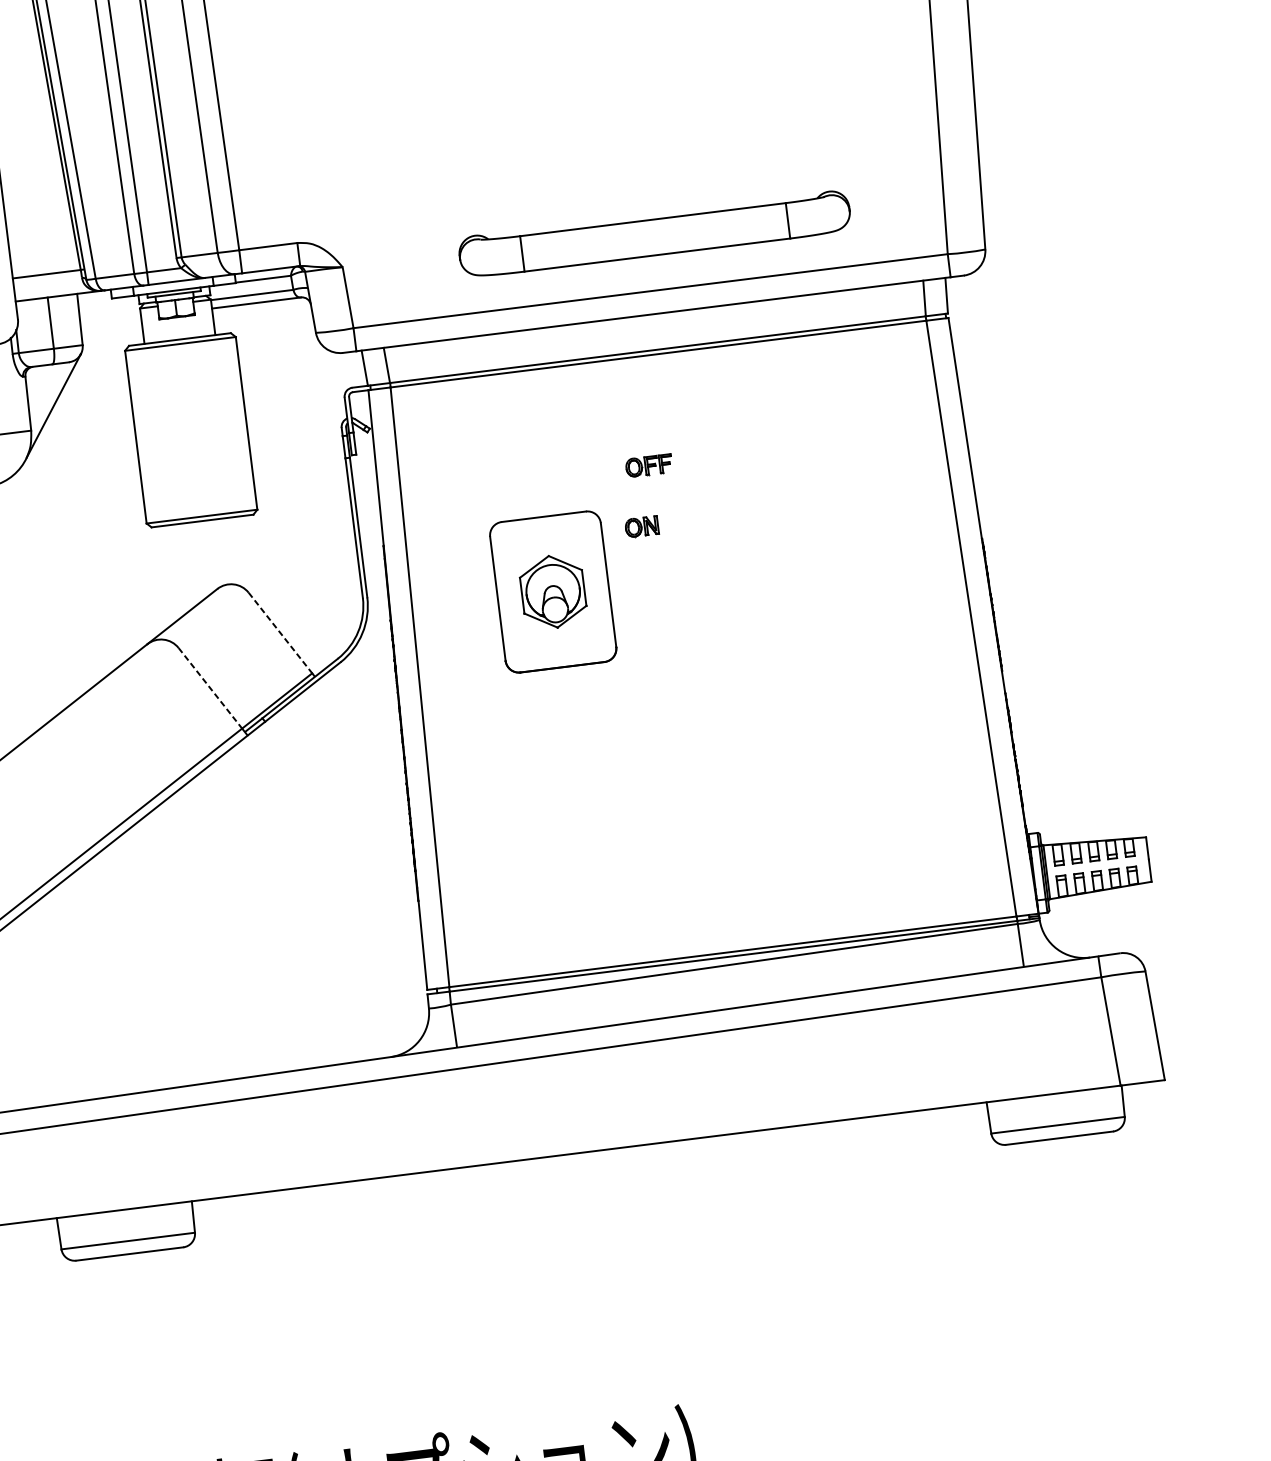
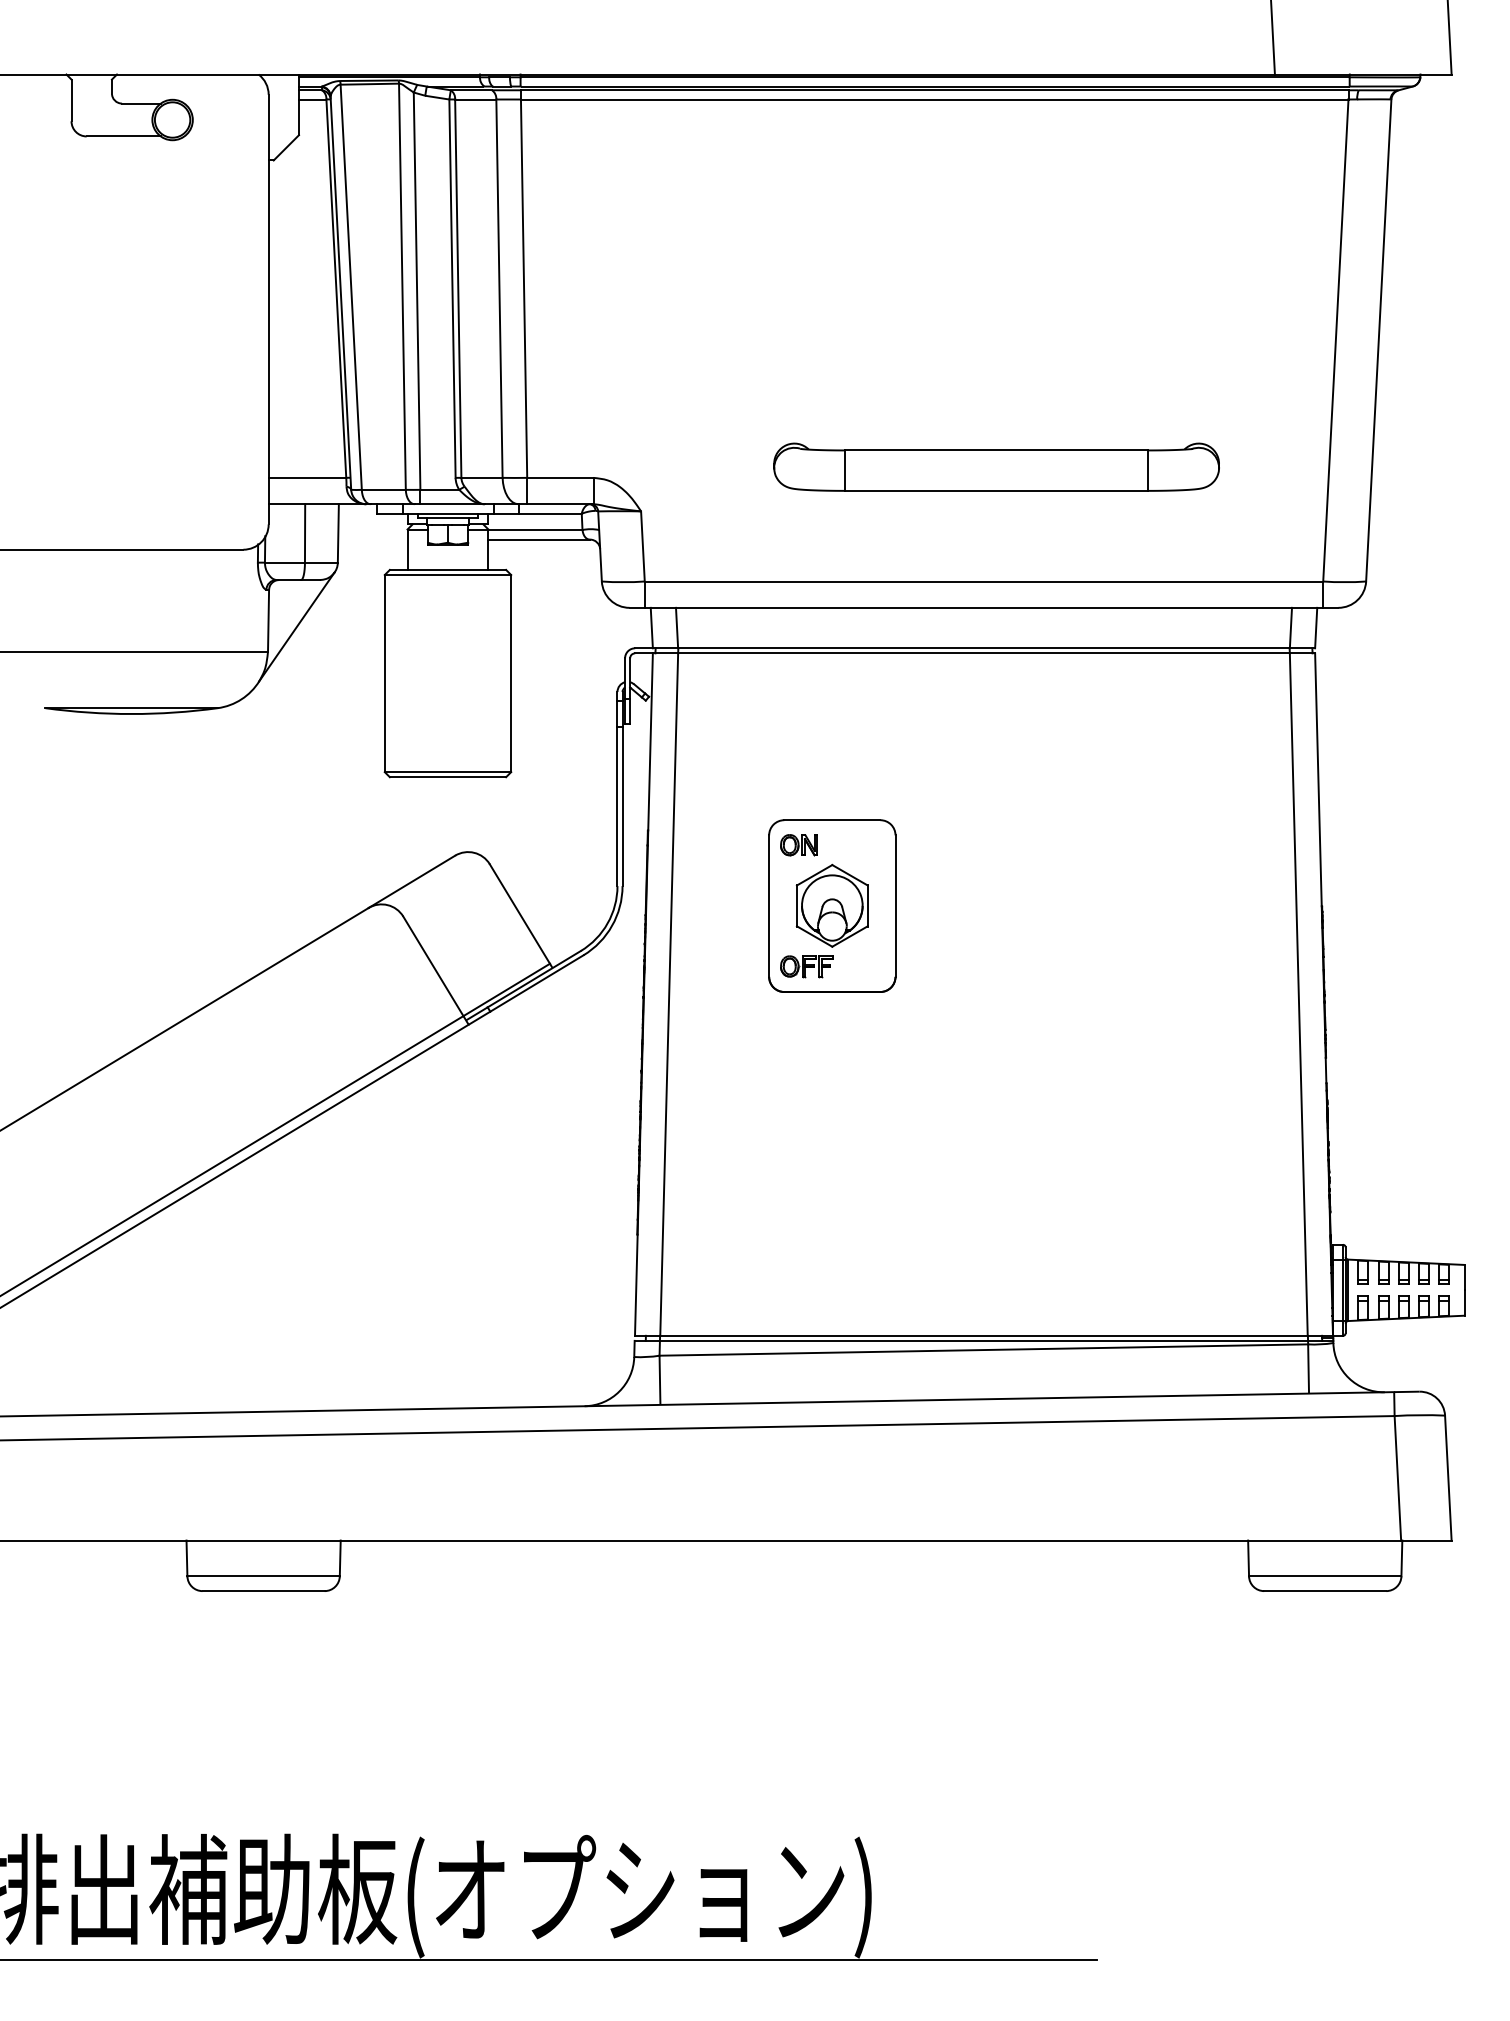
part: (654, 233) -> (996, 466), moved
part: (648, 465) -> (806, 966), moved
part: (641, 527) -> (798, 845), moved
line: (281, 633) -> (520, 914), dashed -> solid
line: (210, 688) -> (433, 966), dashed -> solid

